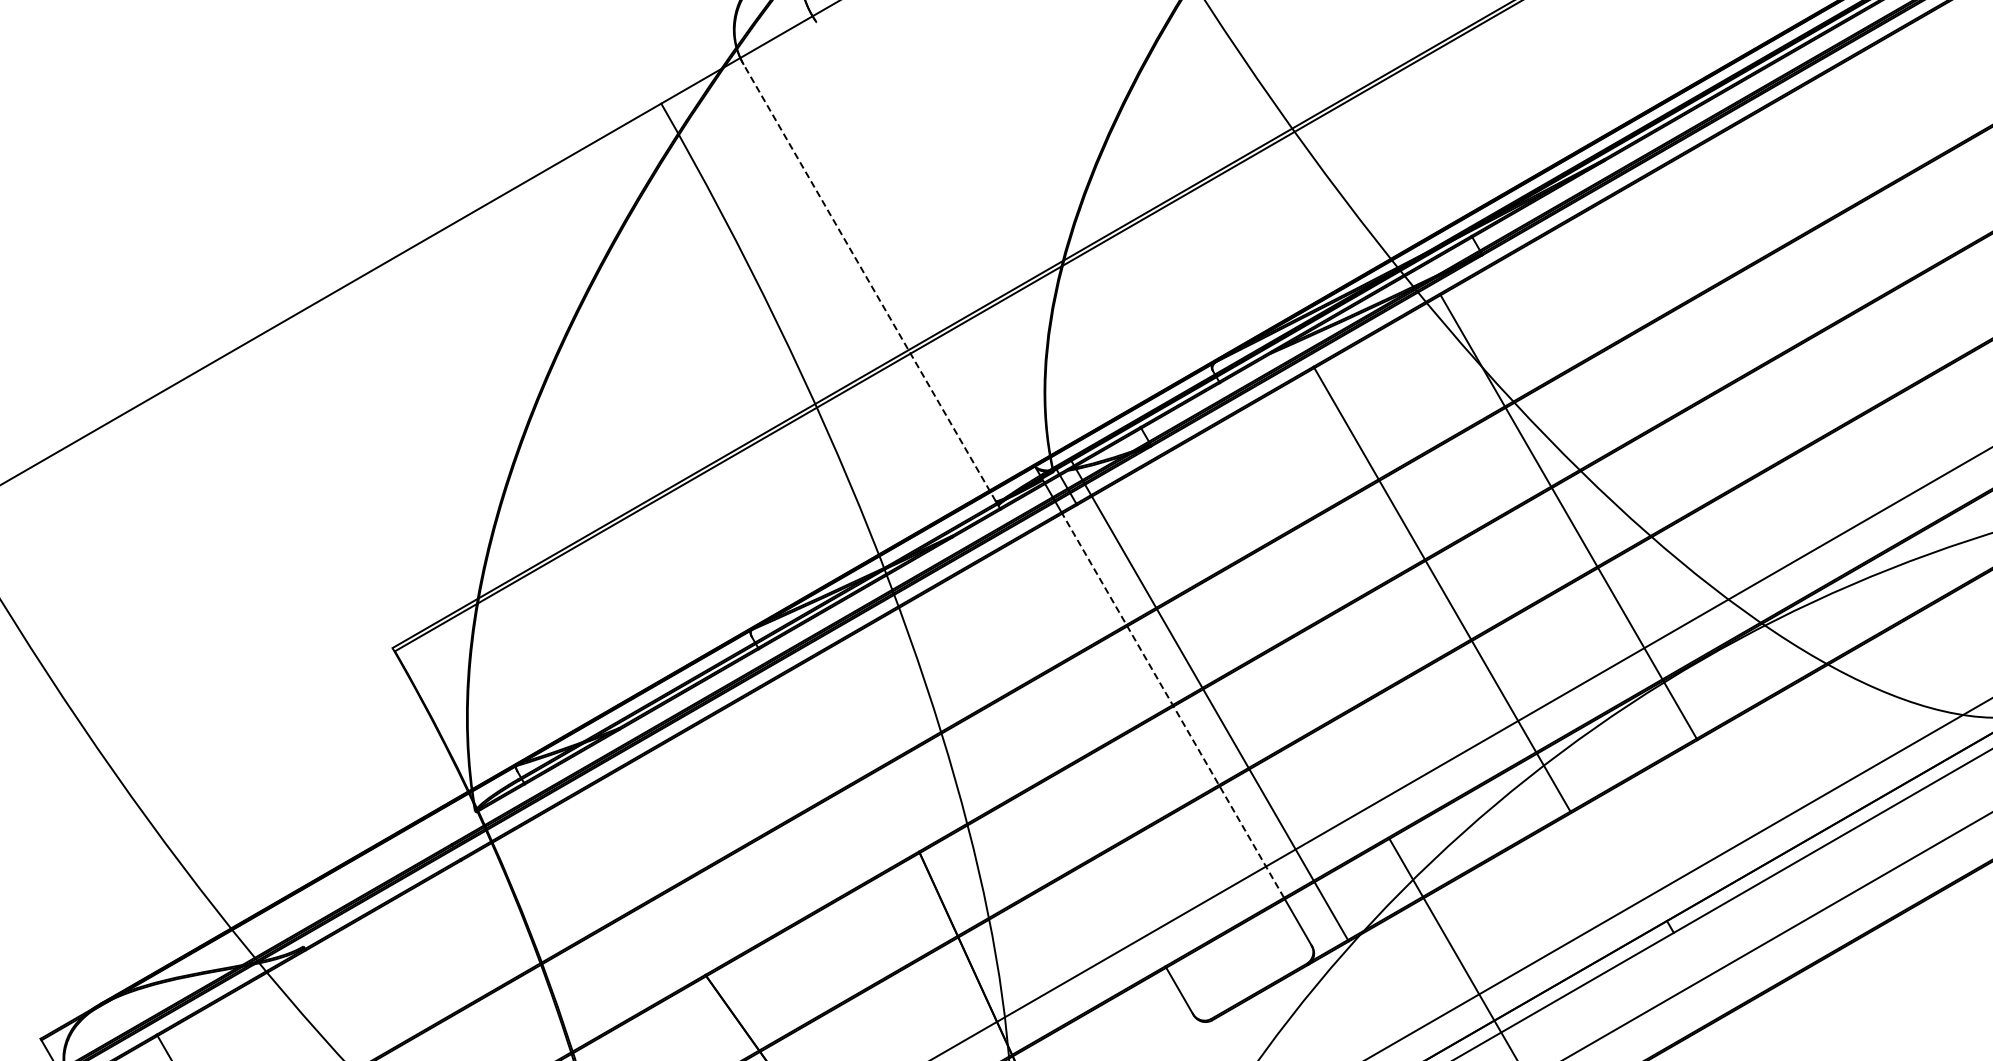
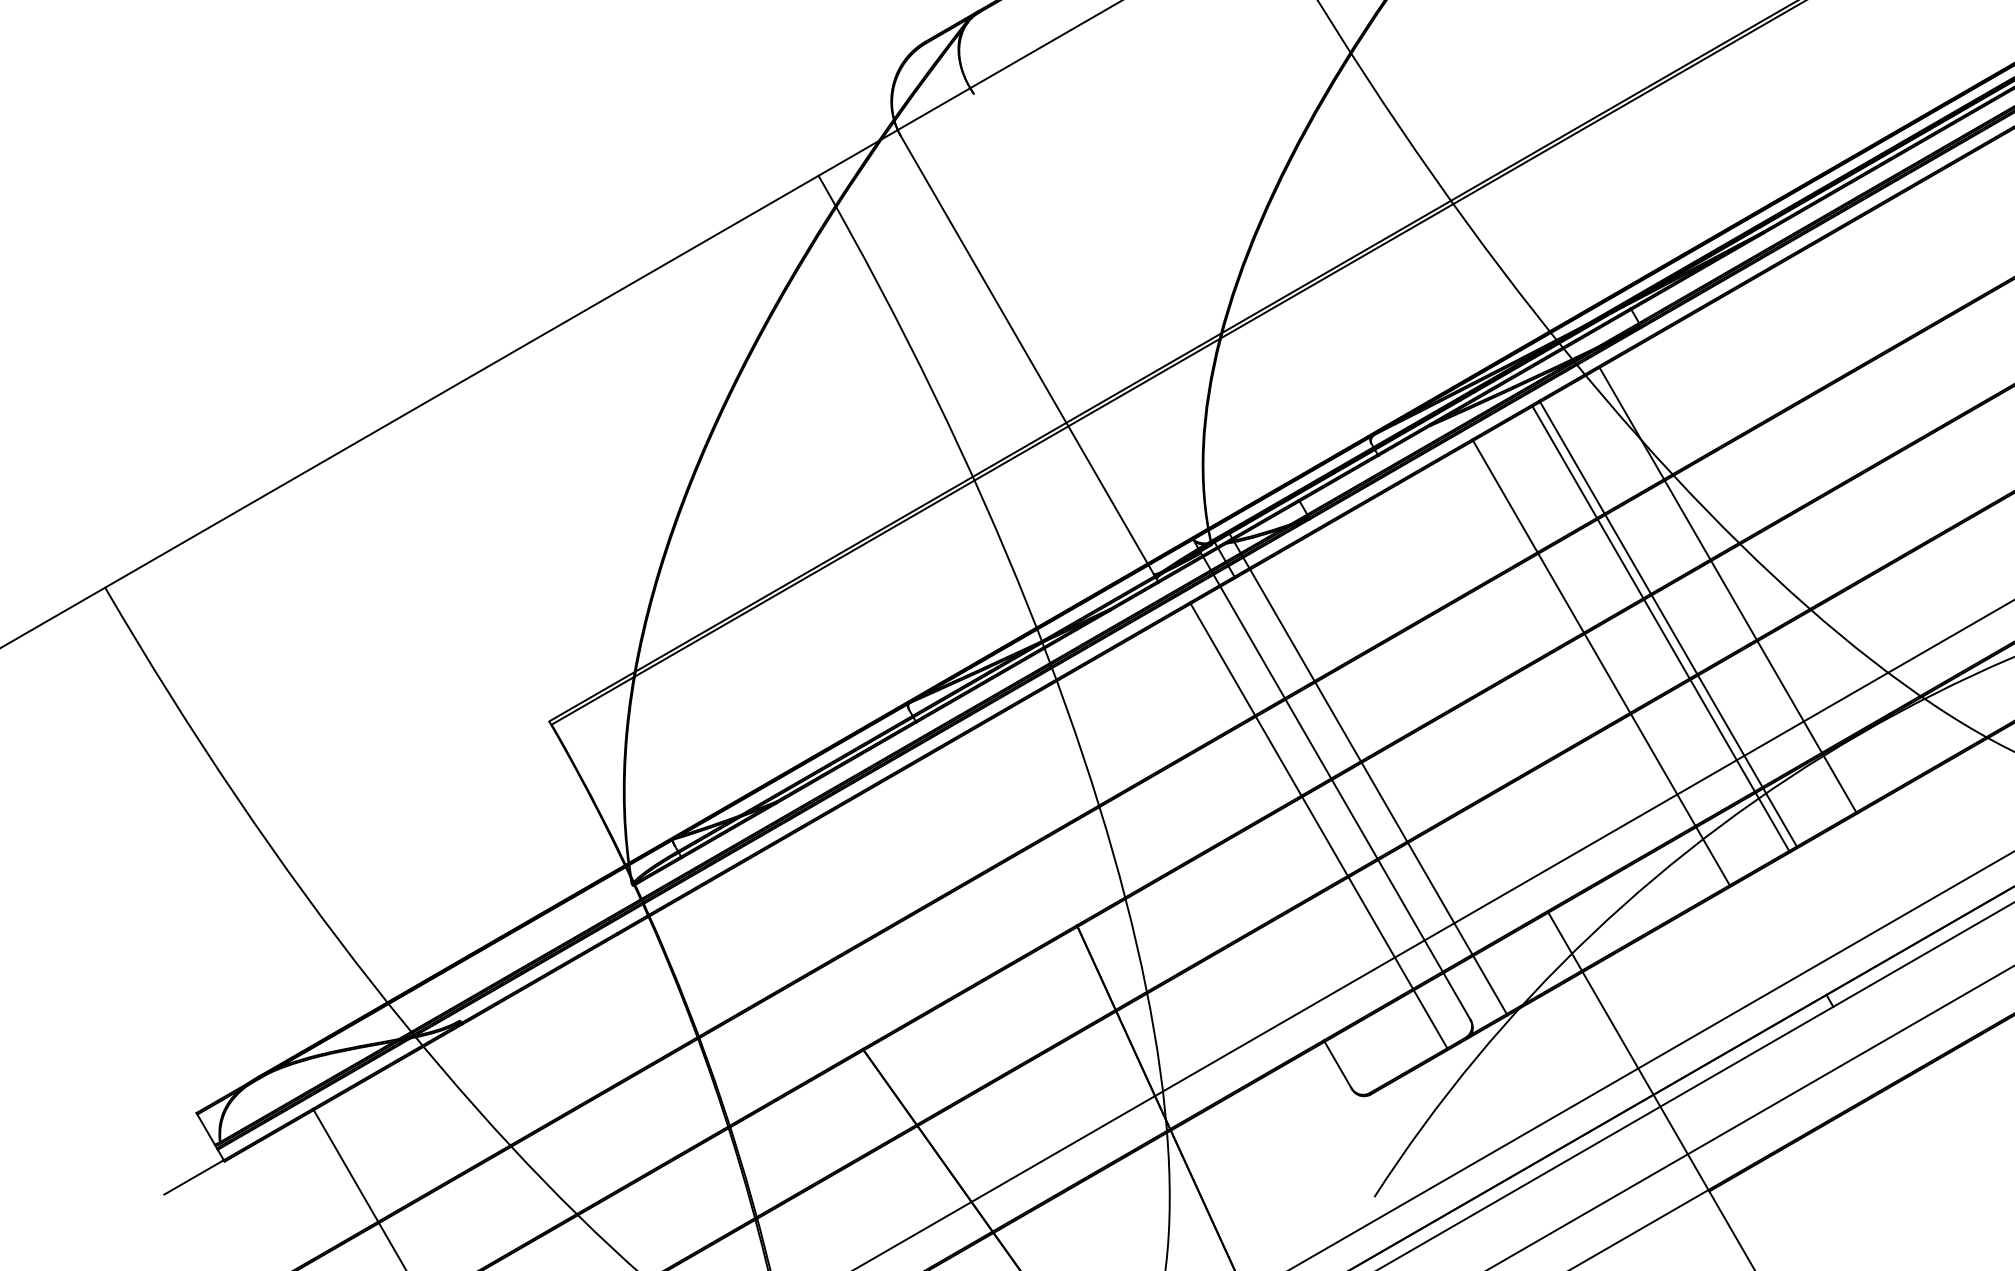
line: (868, 281) -> (1026, 354), dashed -> solid
line: (1508, 550) -> (1667, 623), added
line: (1502, 556) -> (1661, 629), added
line: (1172, 705) -> (1330, 778), dashed -> solid
line: (1160, 751) -> (1318, 825), added

